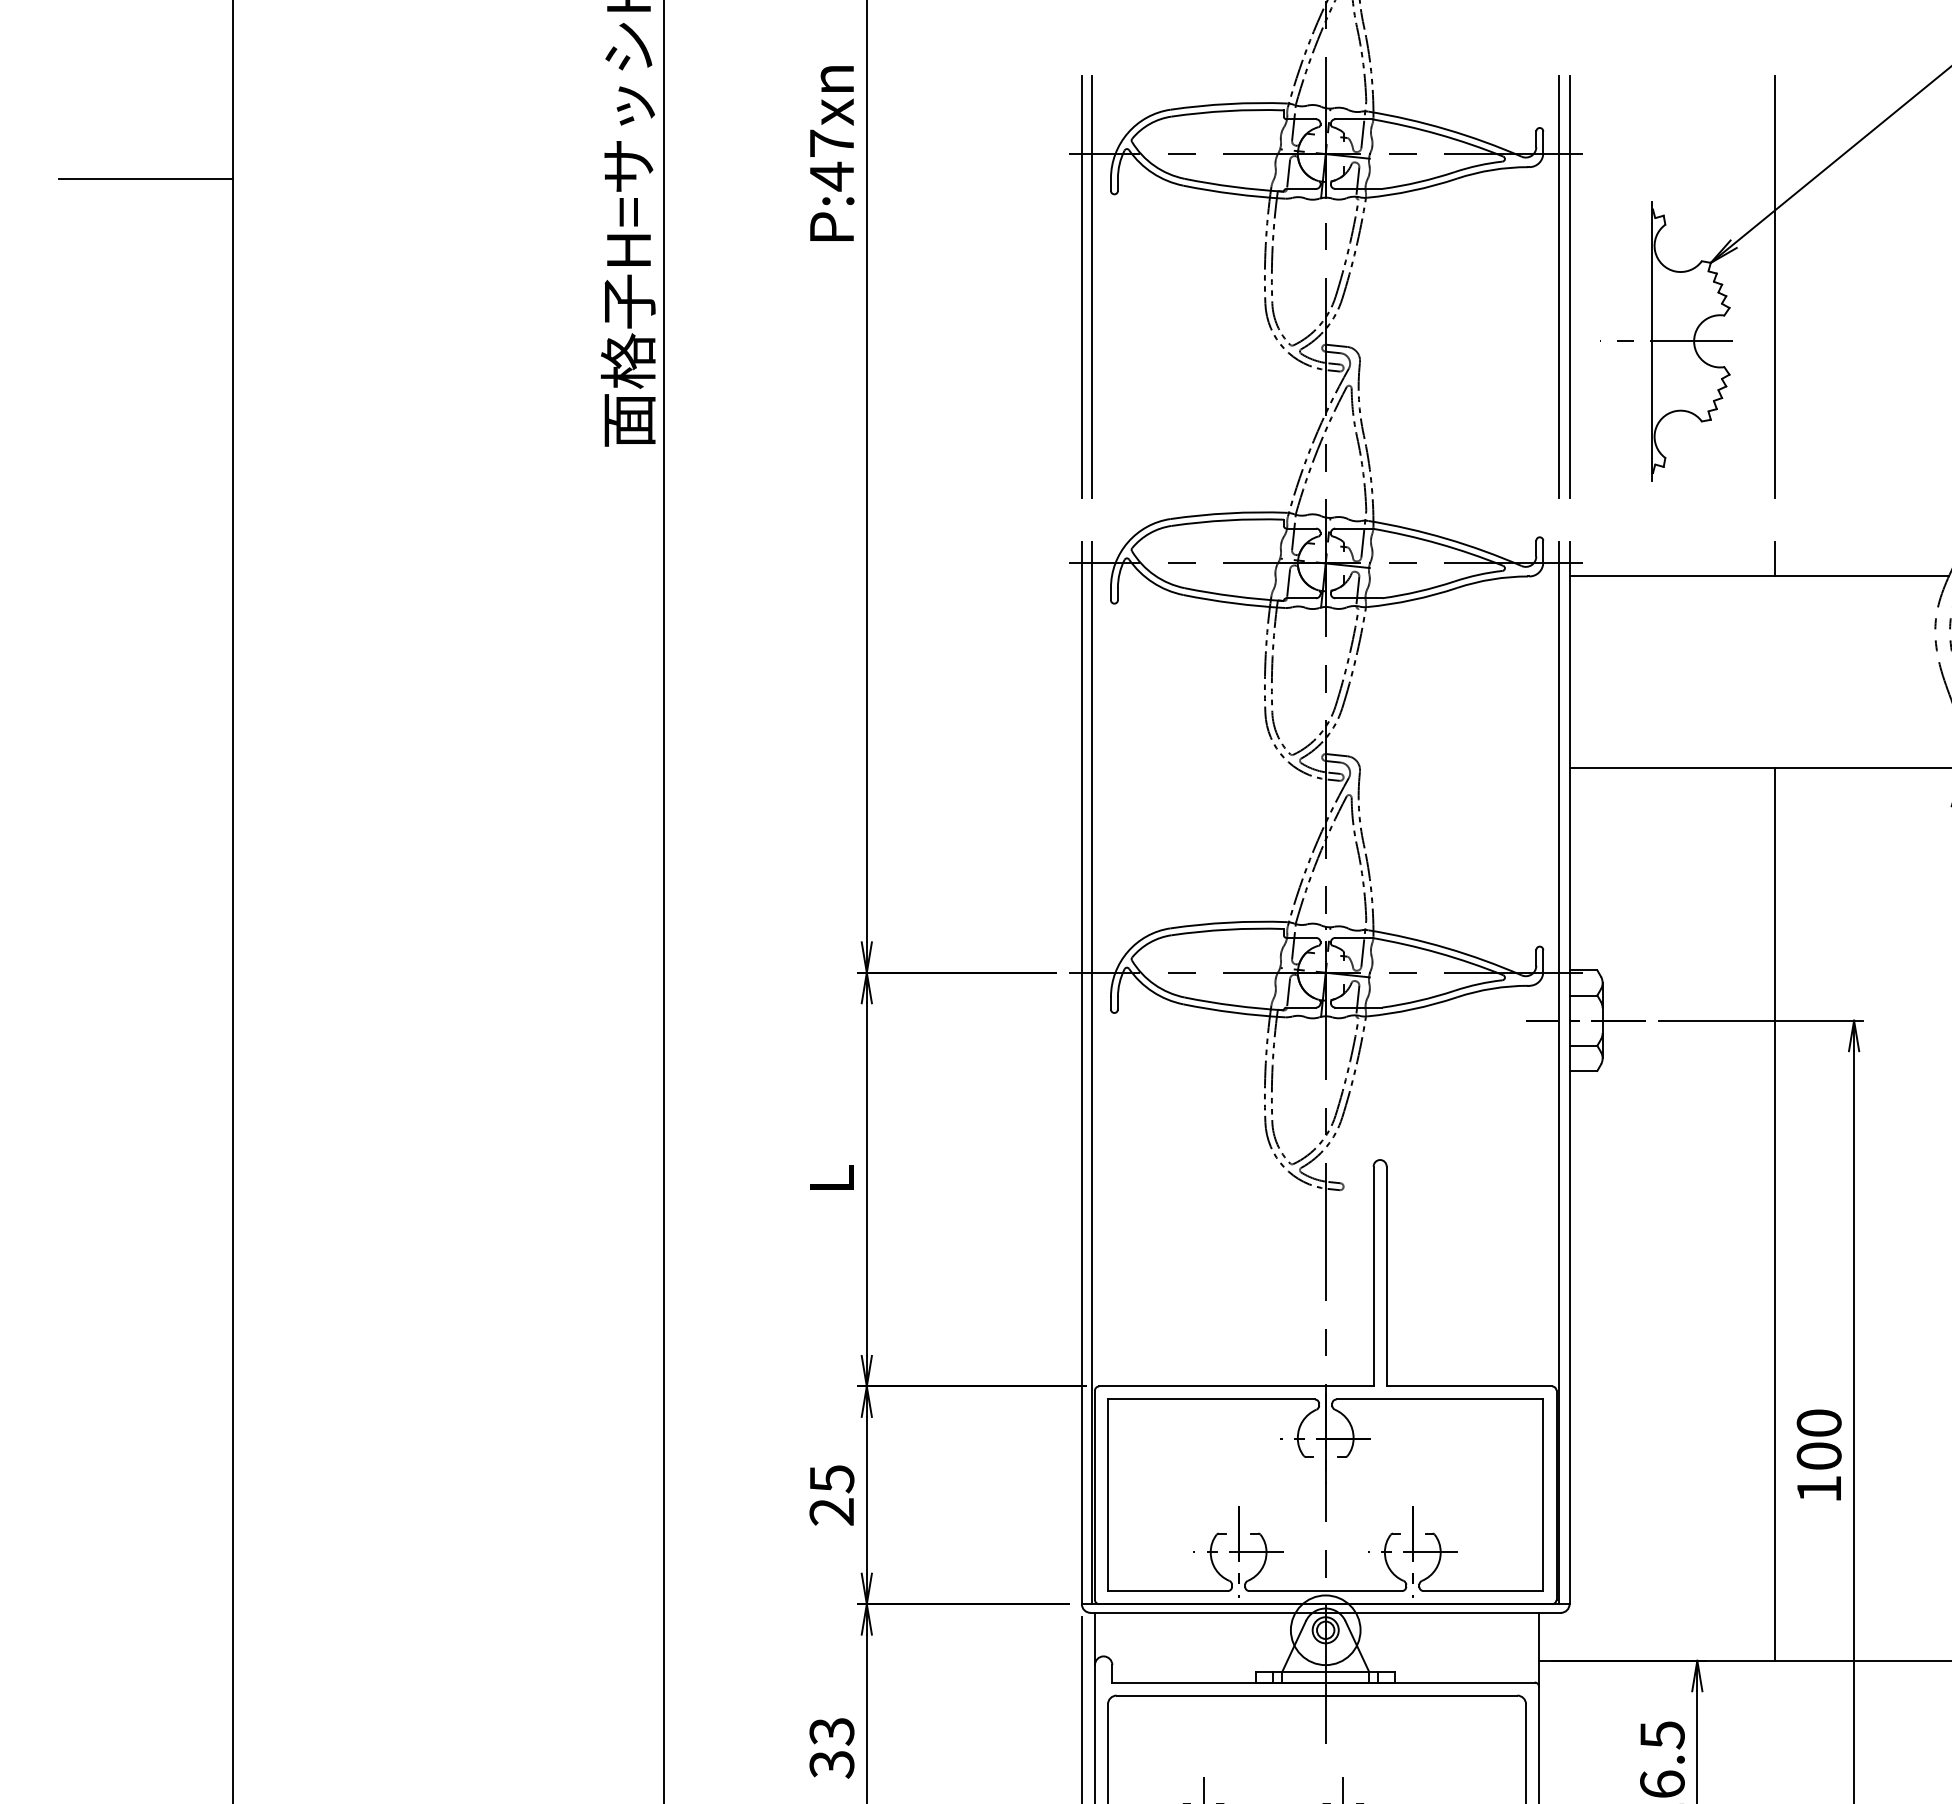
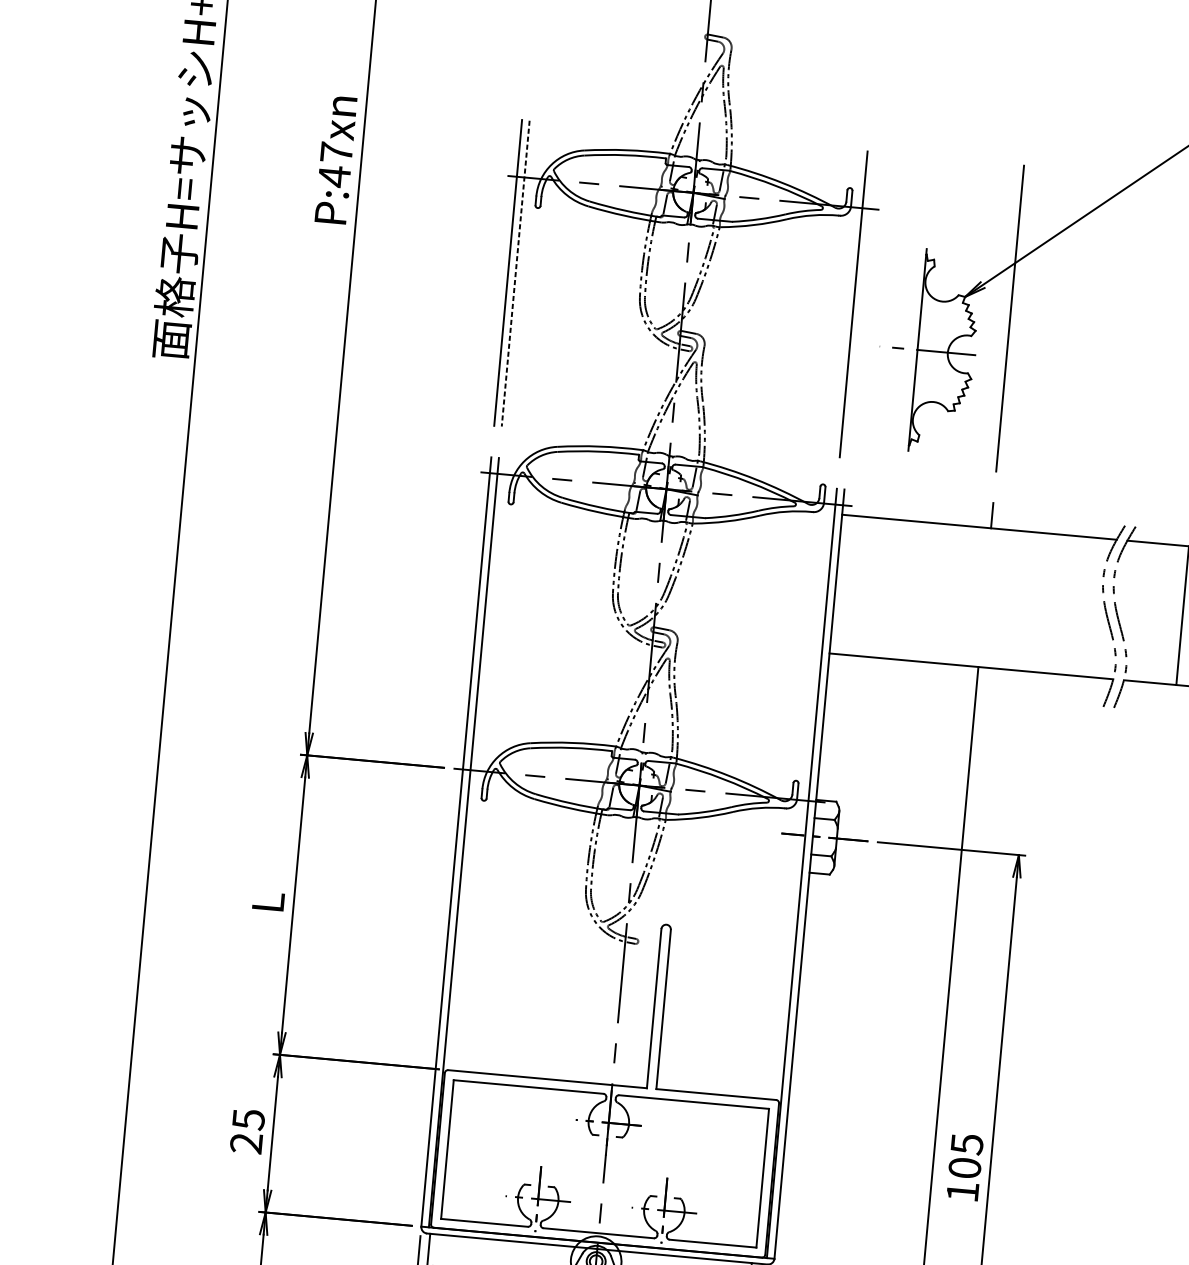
line: (1569, 286) -> (861, 304), removed
line: (1092, 287) -> (515, 274), solid -> dashed
text: (1818, 1423) -> (966, 1144), 100 -> 105

